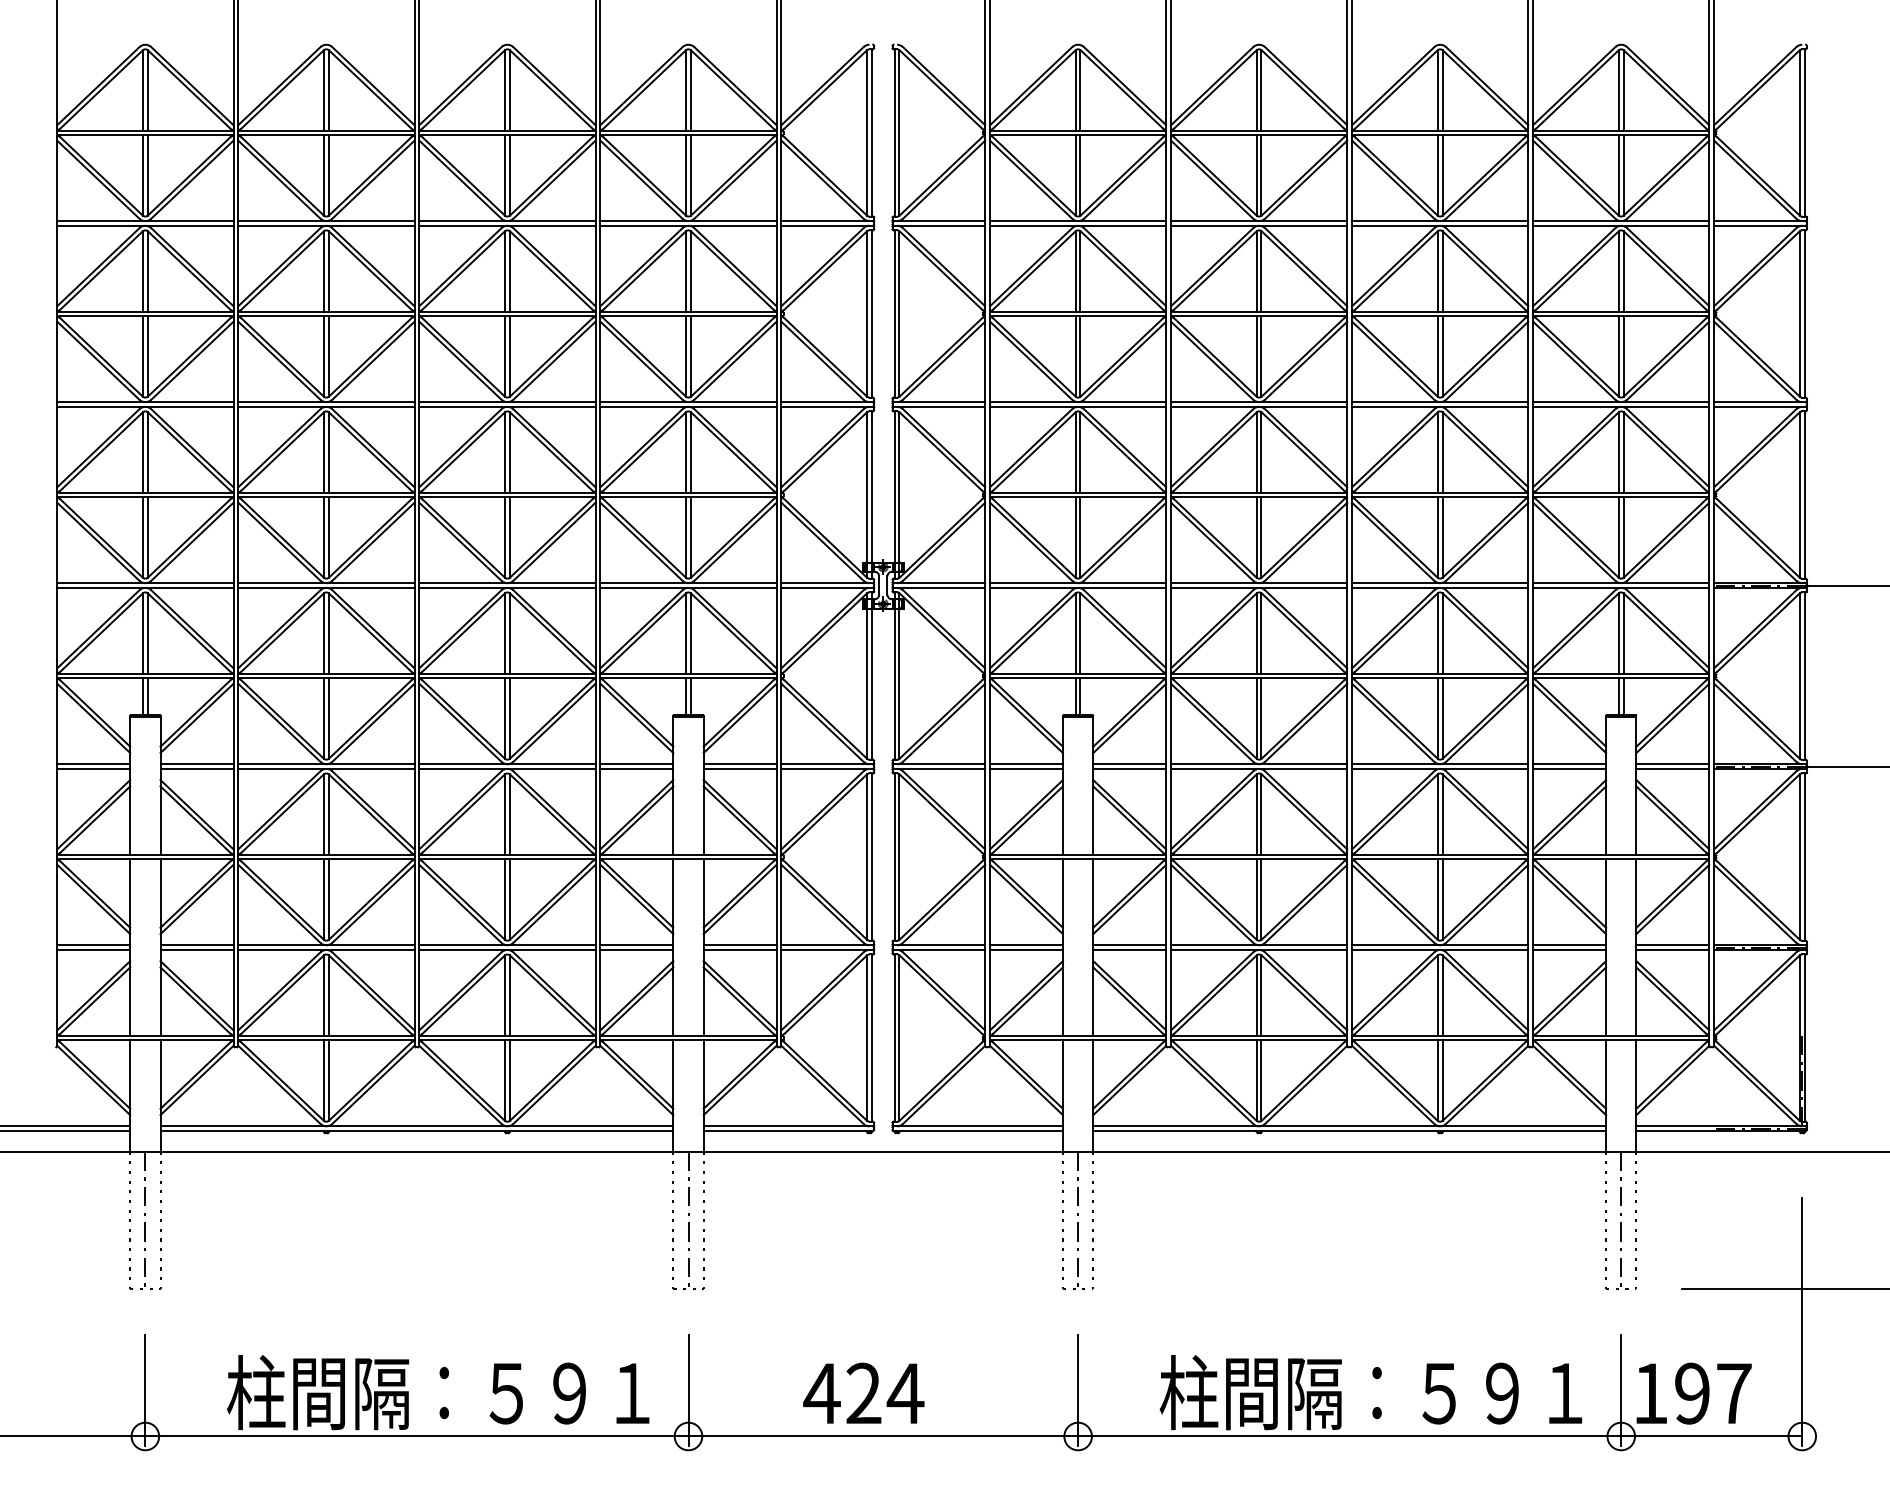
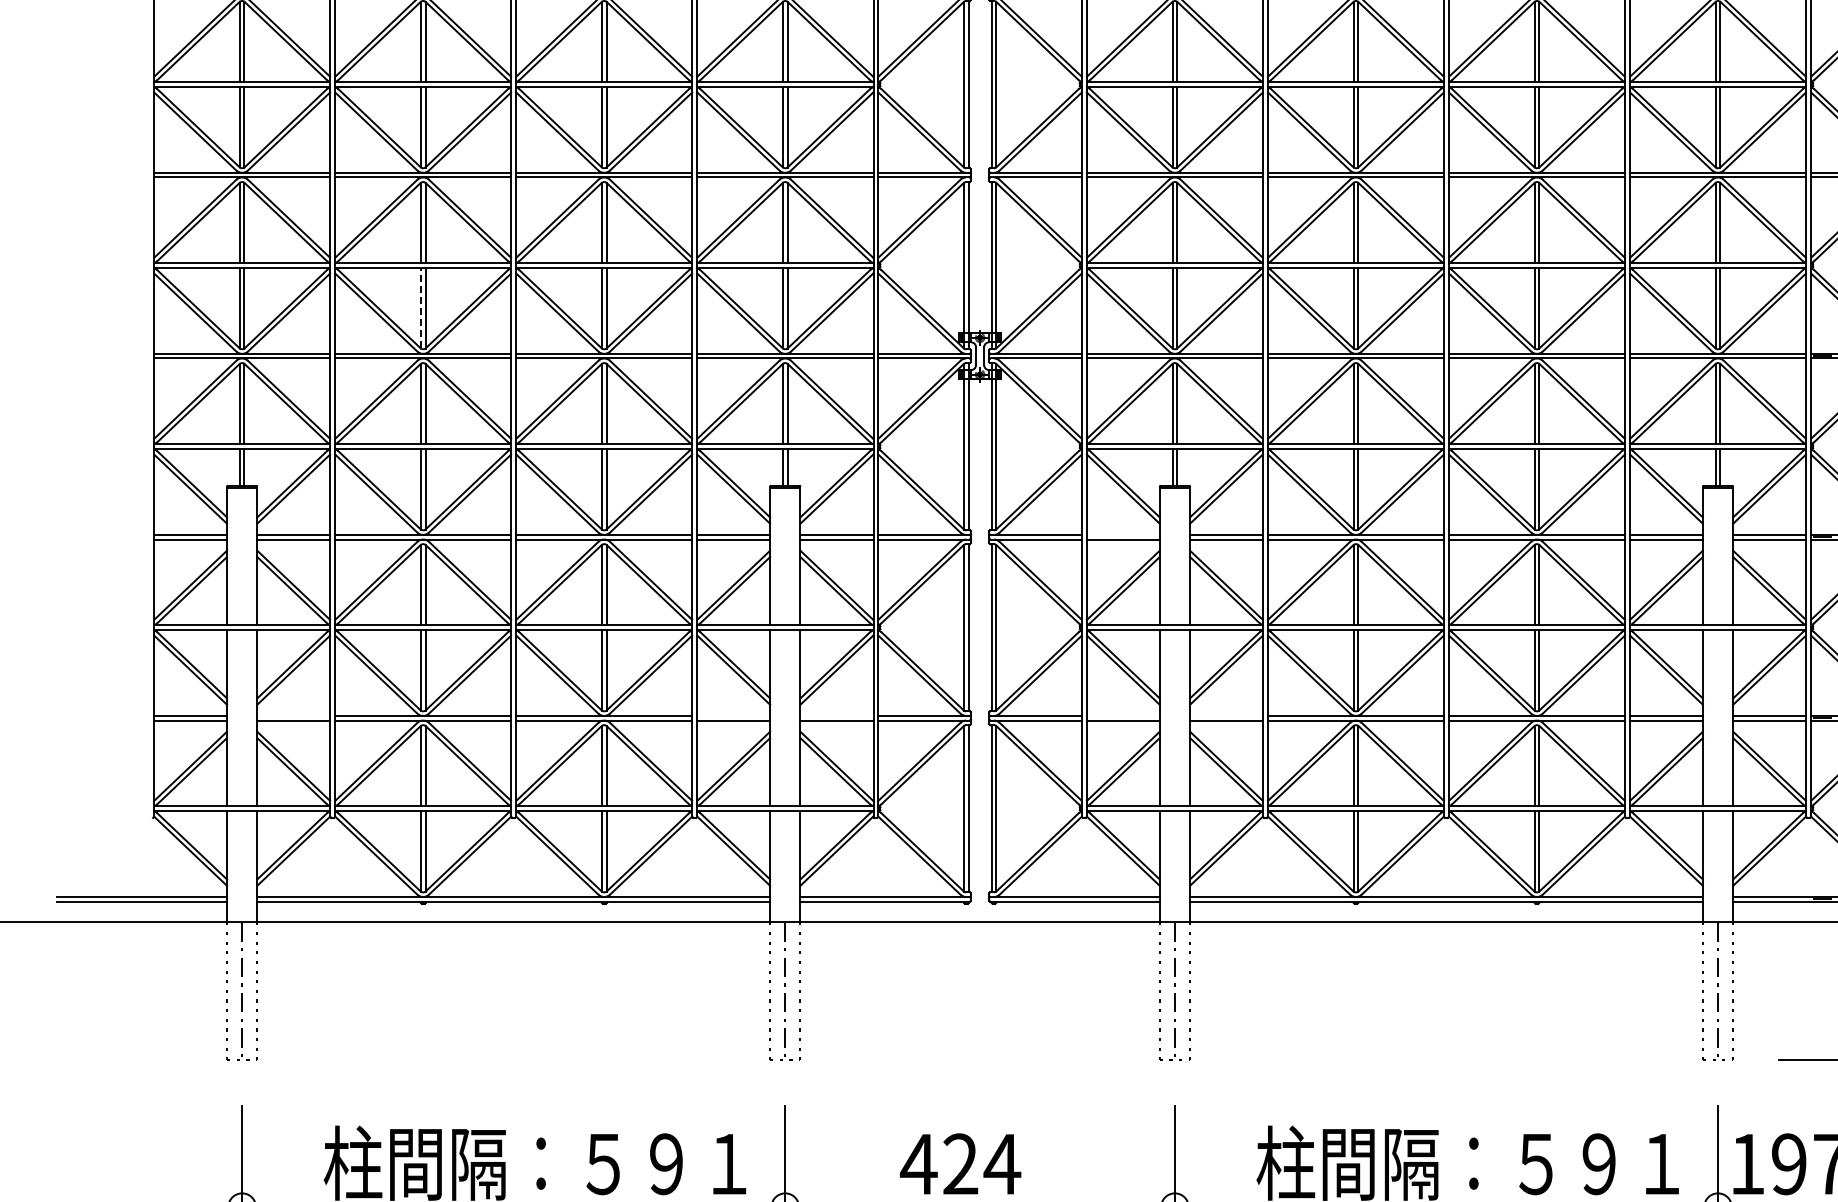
line: (324, 537) -> (421, 308), solid -> dashed
line: (1025, 764) -> (1122, 535), removed
line: (196, 945) -> (293, 716), removed
line: (636, 945) -> (733, 716), removed
line: (739, 945) -> (836, 716), removed
line: (1025, 945) -> (1122, 716), removed
line: (1129, 945) -> (1226, 716), removed

